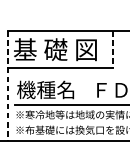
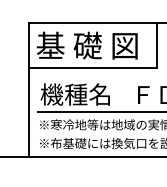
line: (112, 50) -> (156, 46), dashed -> solid
line: (7, 86) -> (29, 90), dashed -> solid

